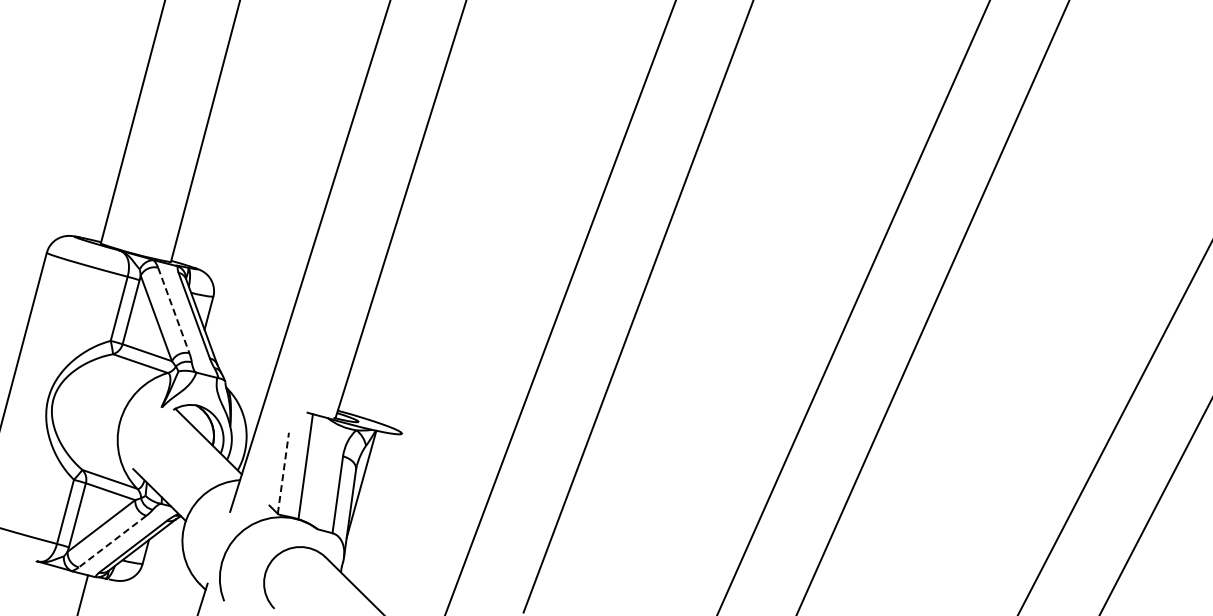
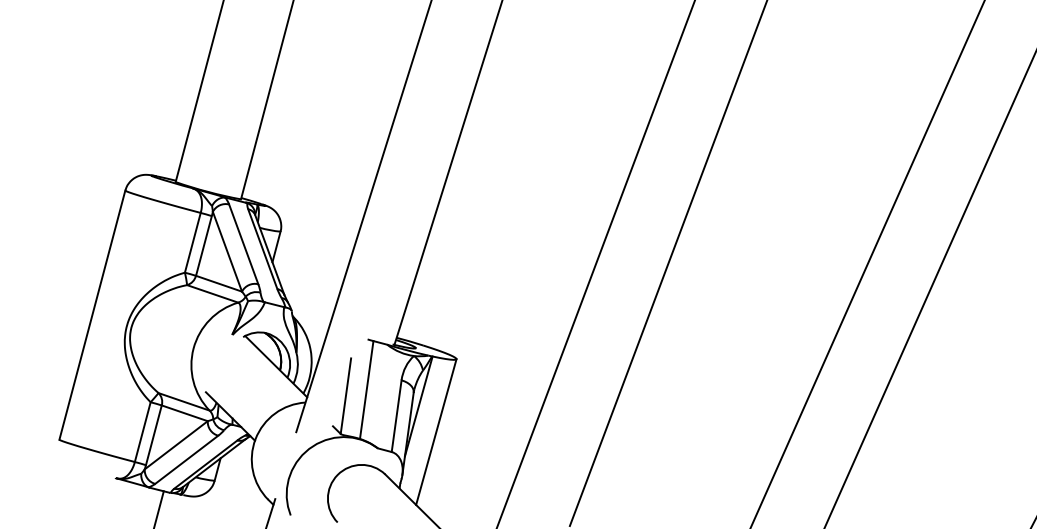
line: (173, 310) -> (243, 244), dashed -> solid
line: (283, 473) -> (346, 396), dashed -> solid
line: (380, 511) -> (436, 431), added
line: (112, 541) -> (186, 459), dashed -> solid

